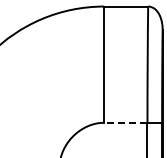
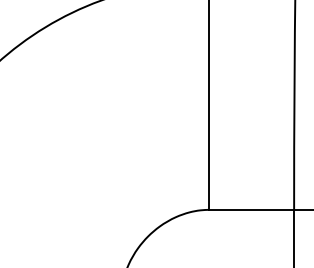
line: (125, 122) -> (250, 209), dashed -> solid

